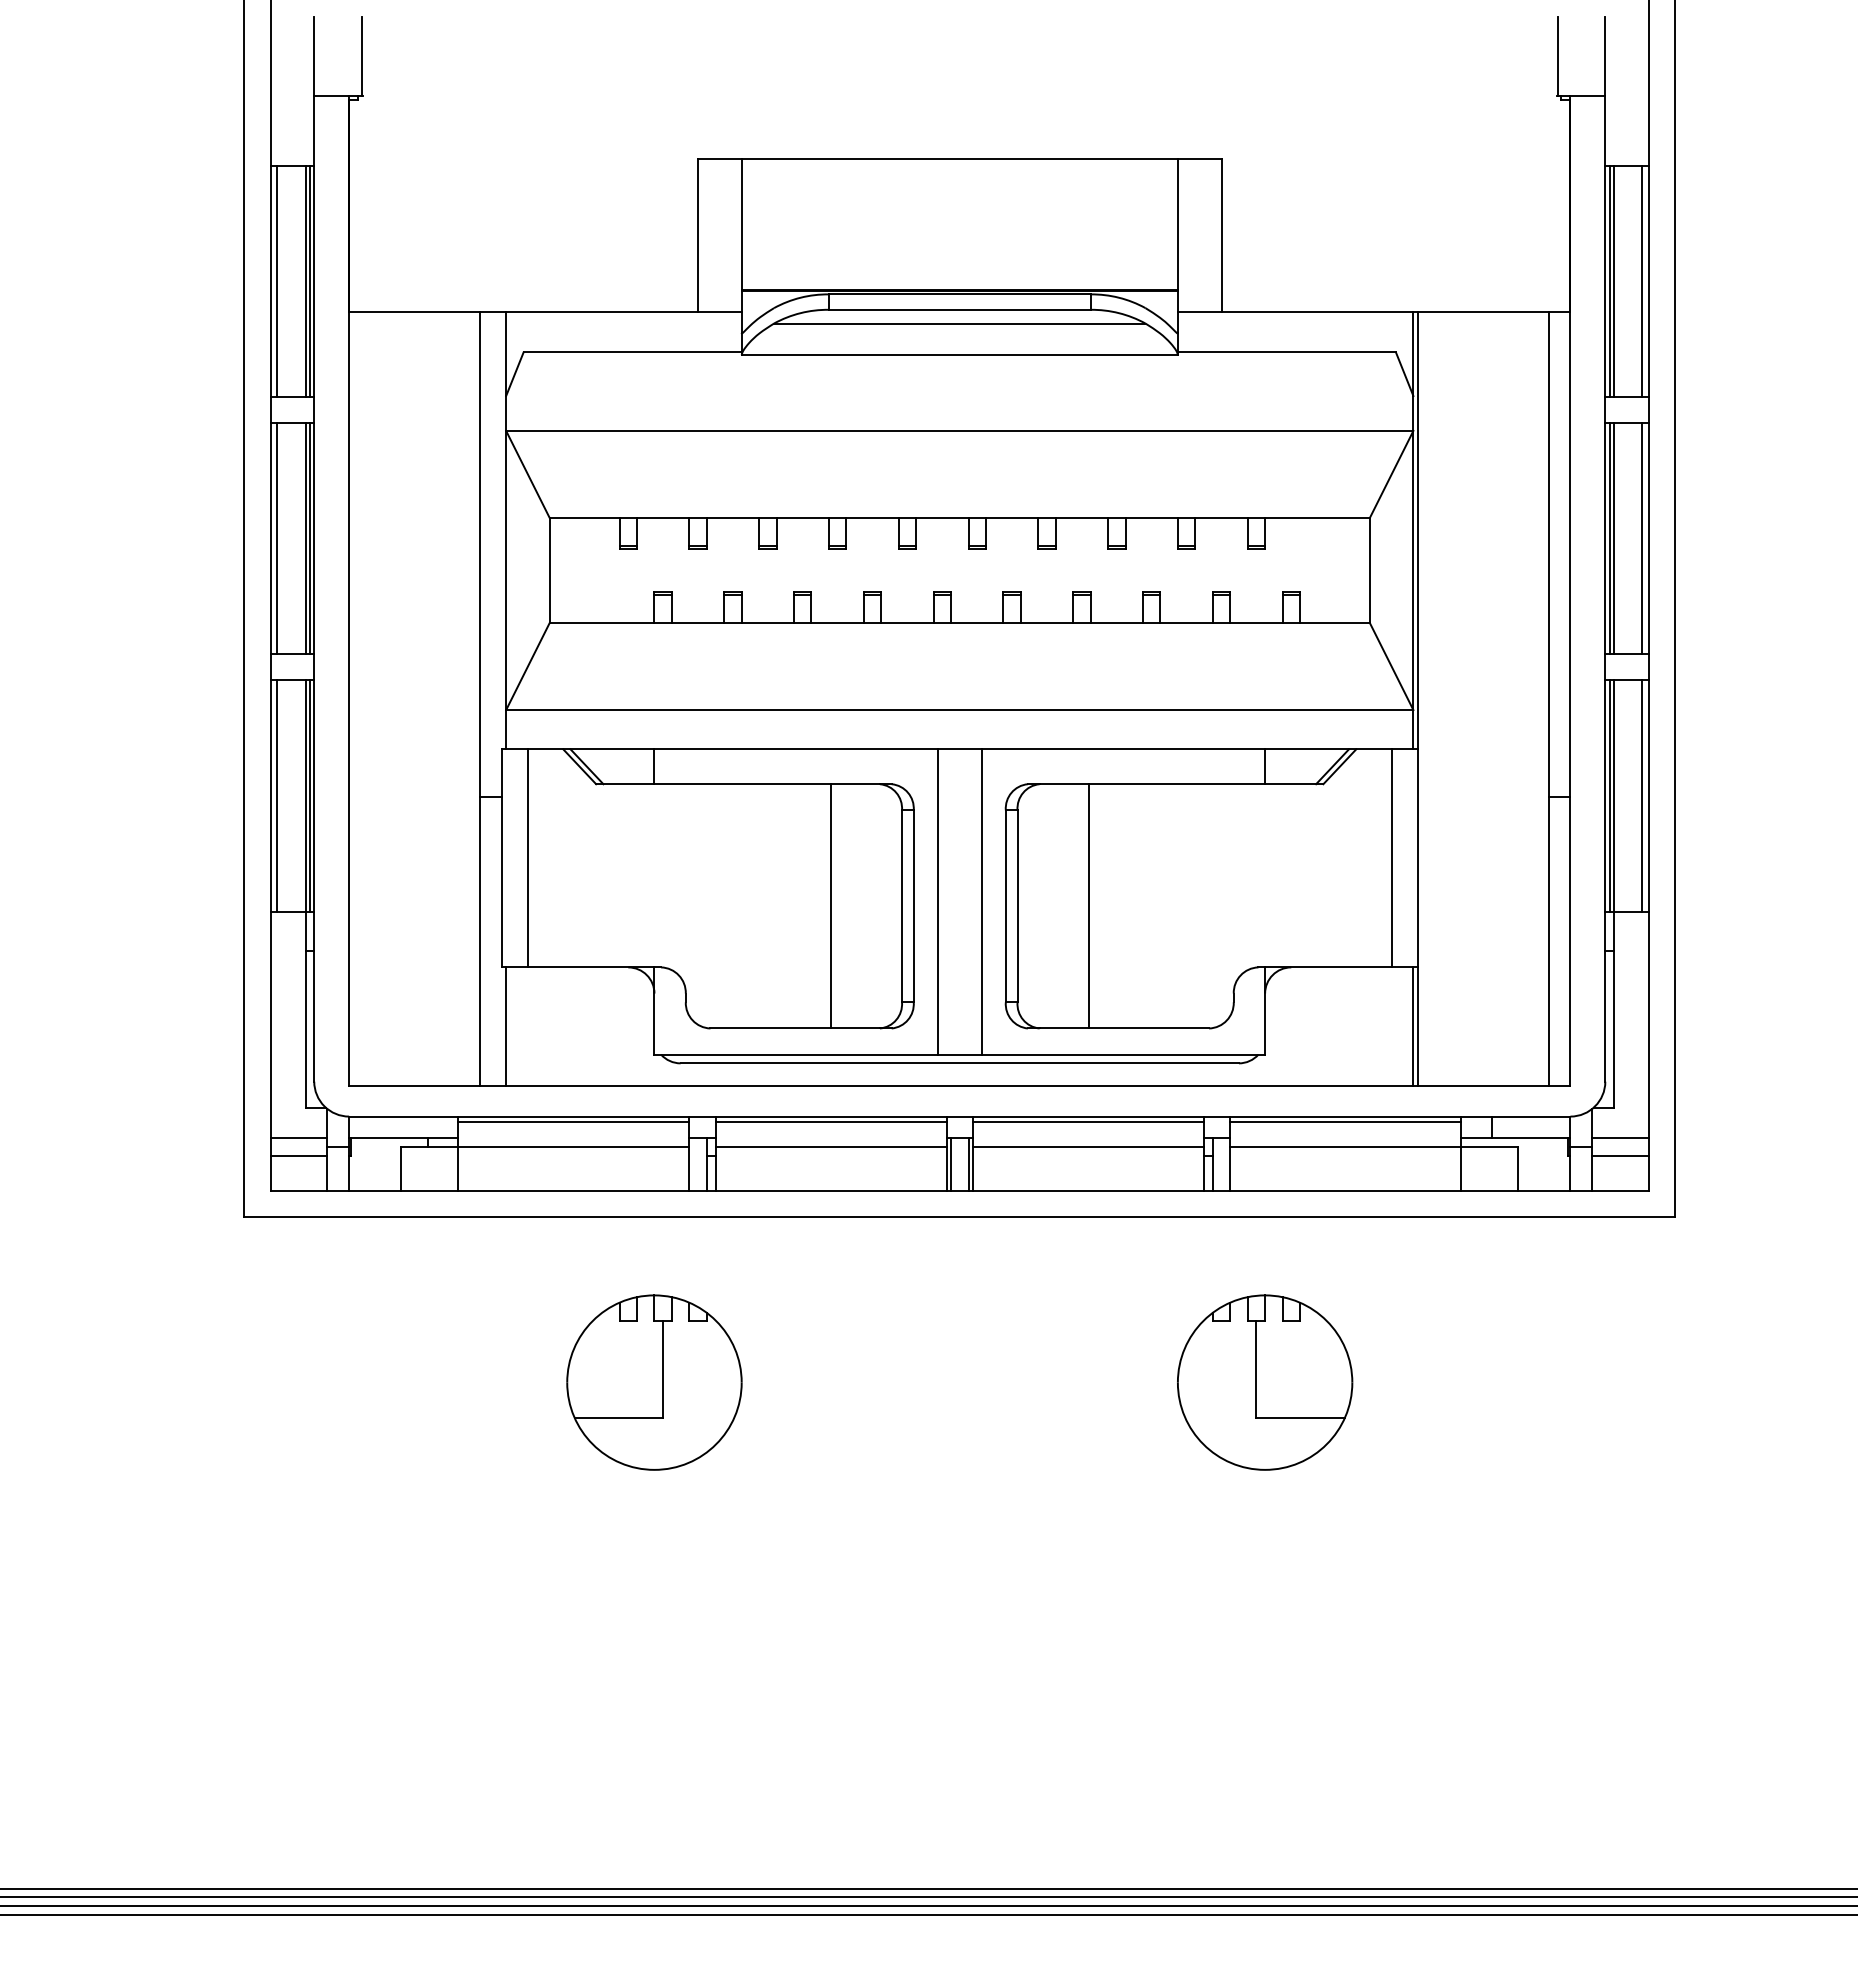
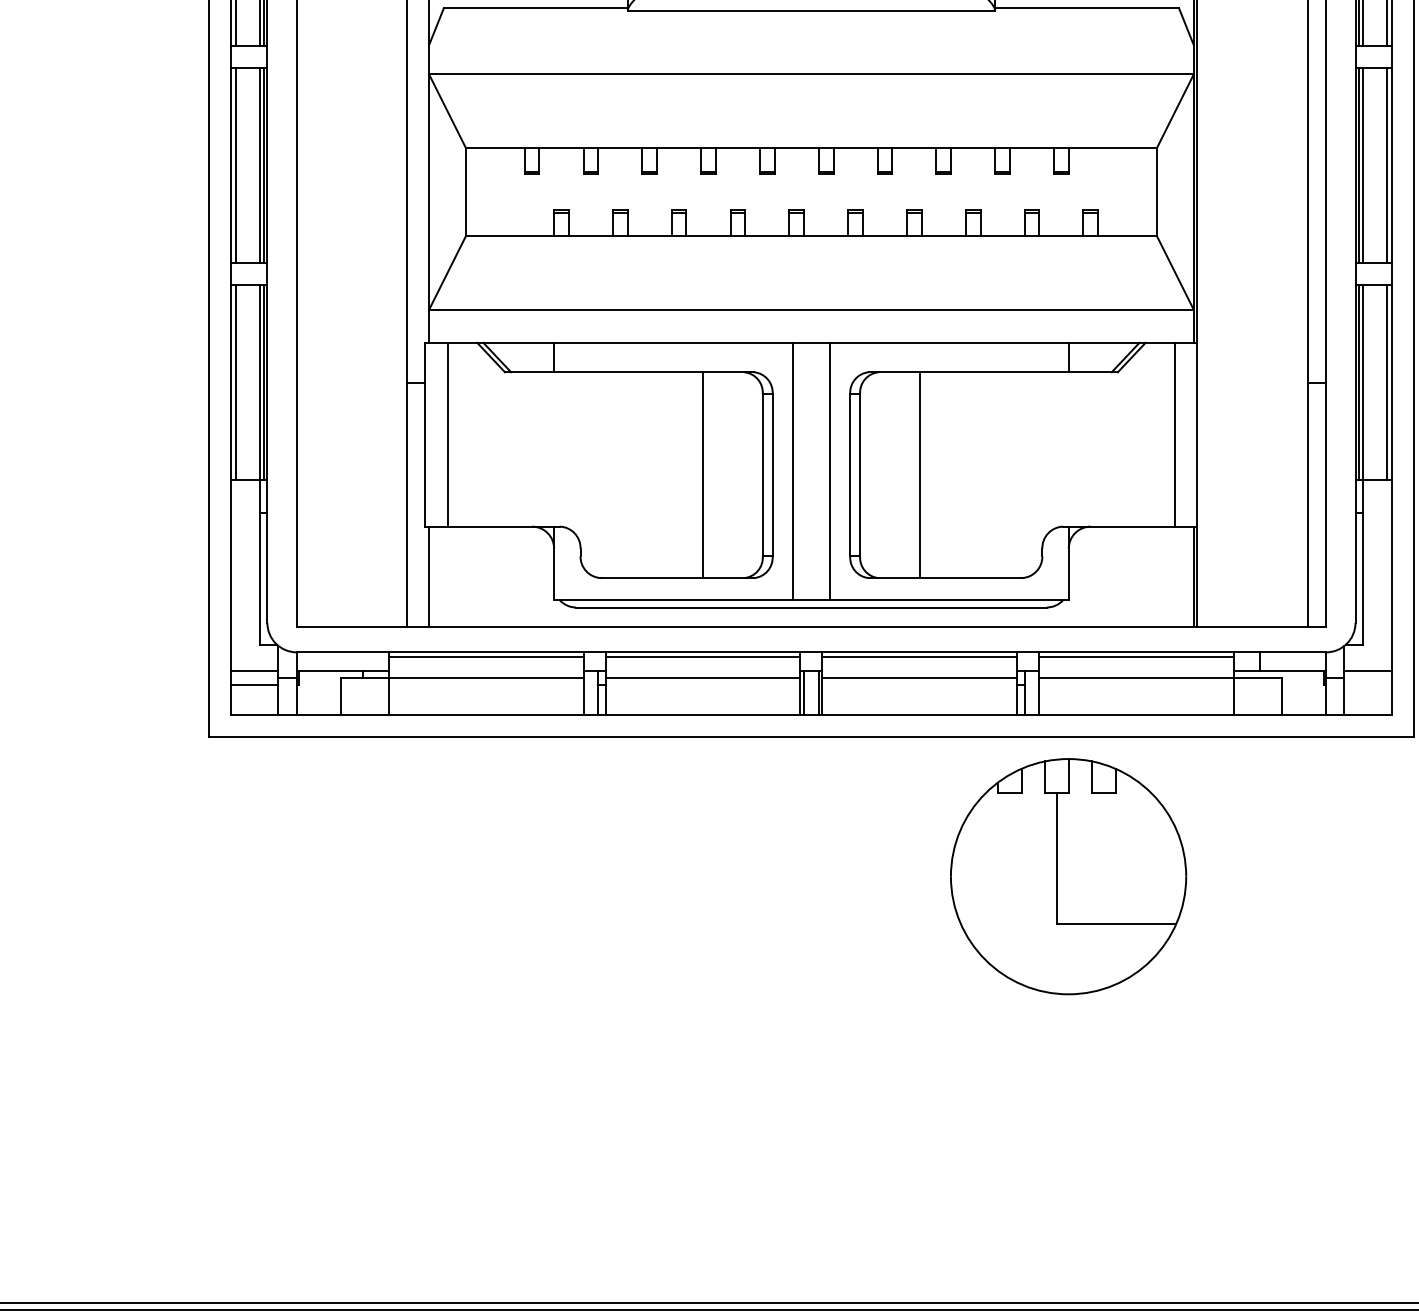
line: (1620, 1155) -> (1368, 685), removed
part: (654, 1382) -> (554, 876), removed
part: (1265, 1382) -> (1069, 876), size x1.6

